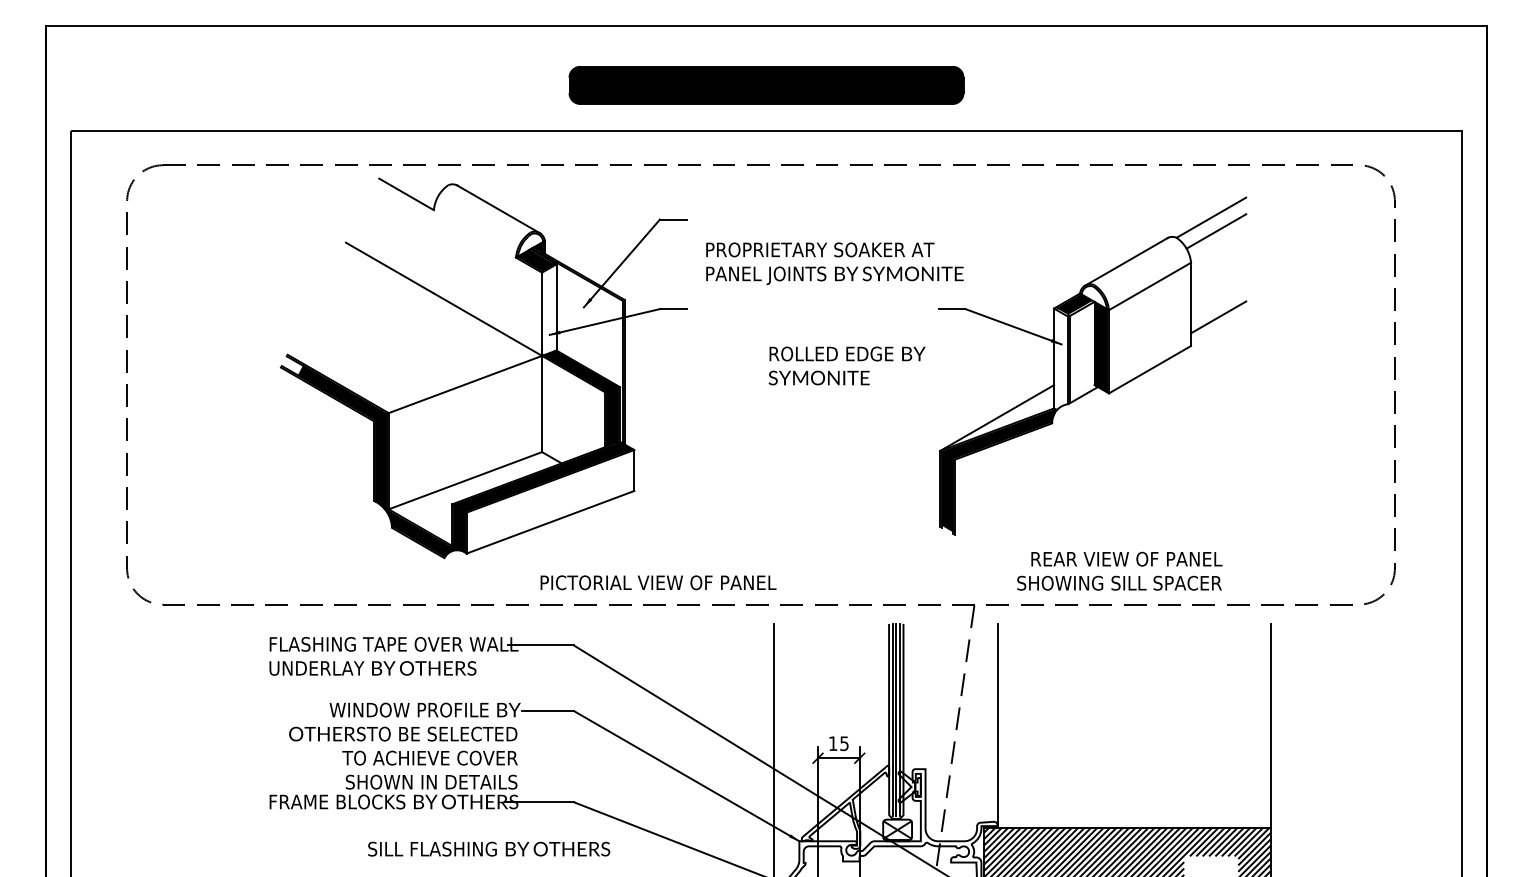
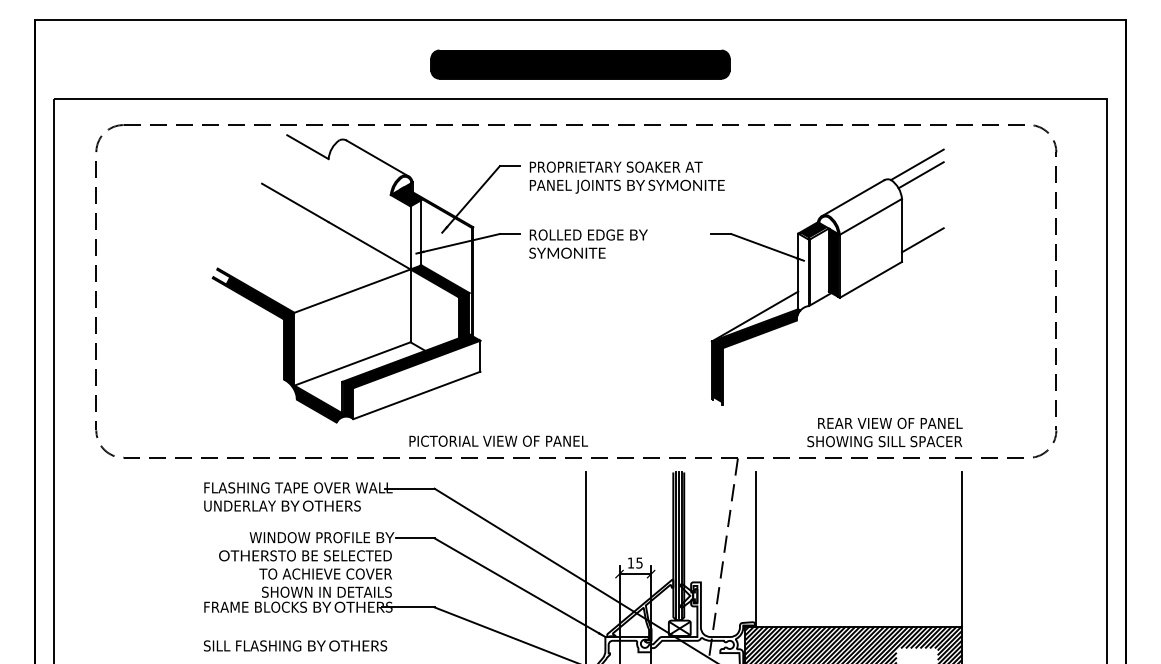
text: (833, 263) -> (626, 177), moved
text: (847, 365) -> (588, 243), moved
text: (1119, 571) -> (884, 432), moved
text: (489, 848) -> (295, 645), moved

